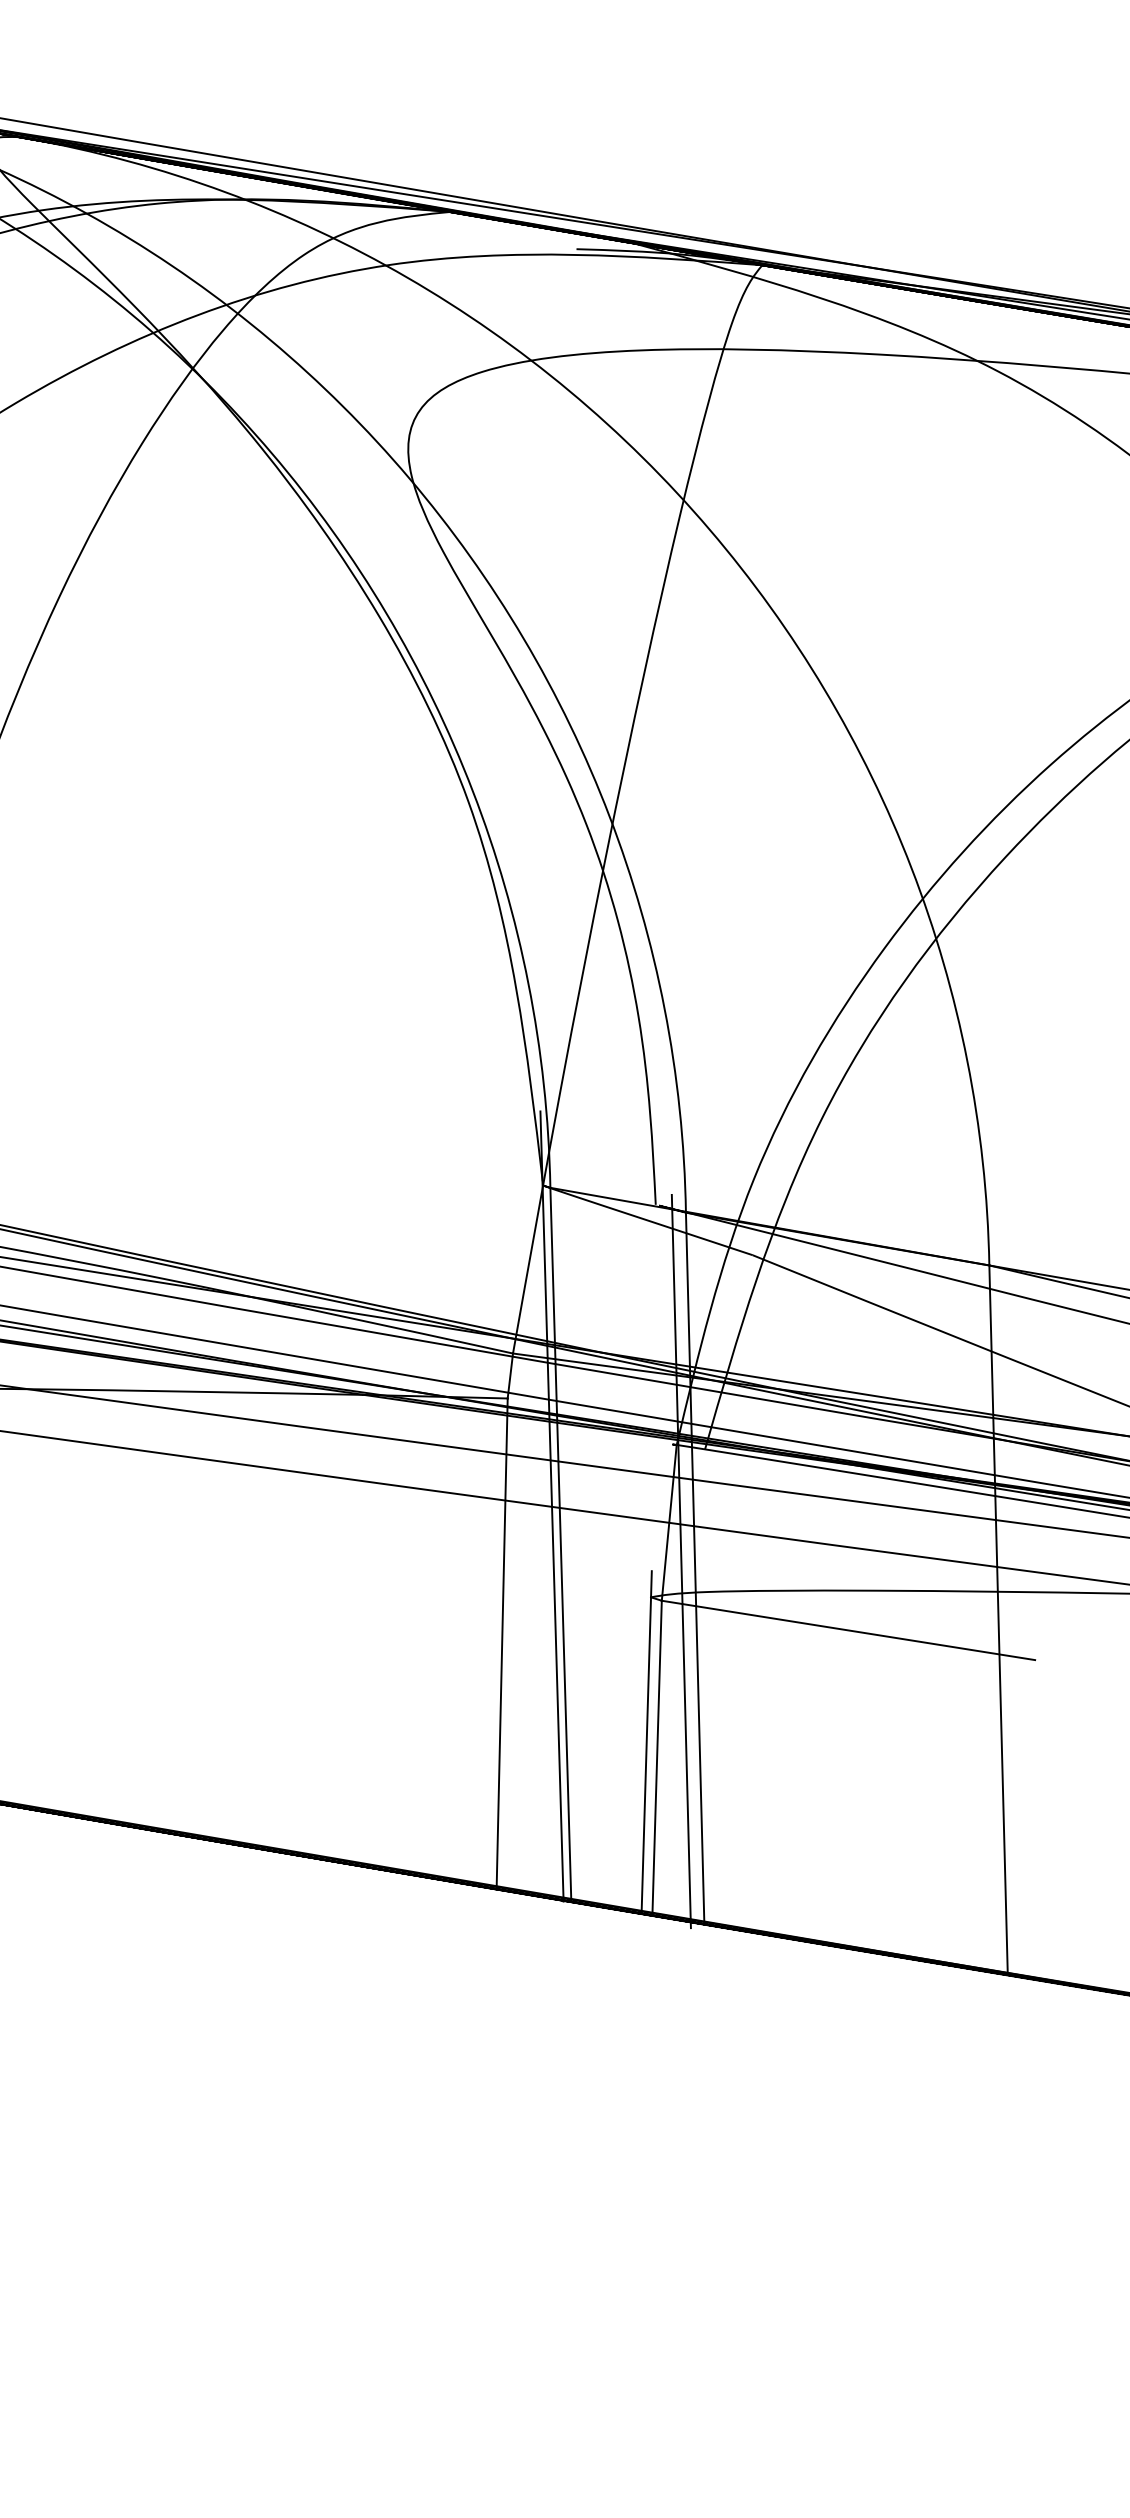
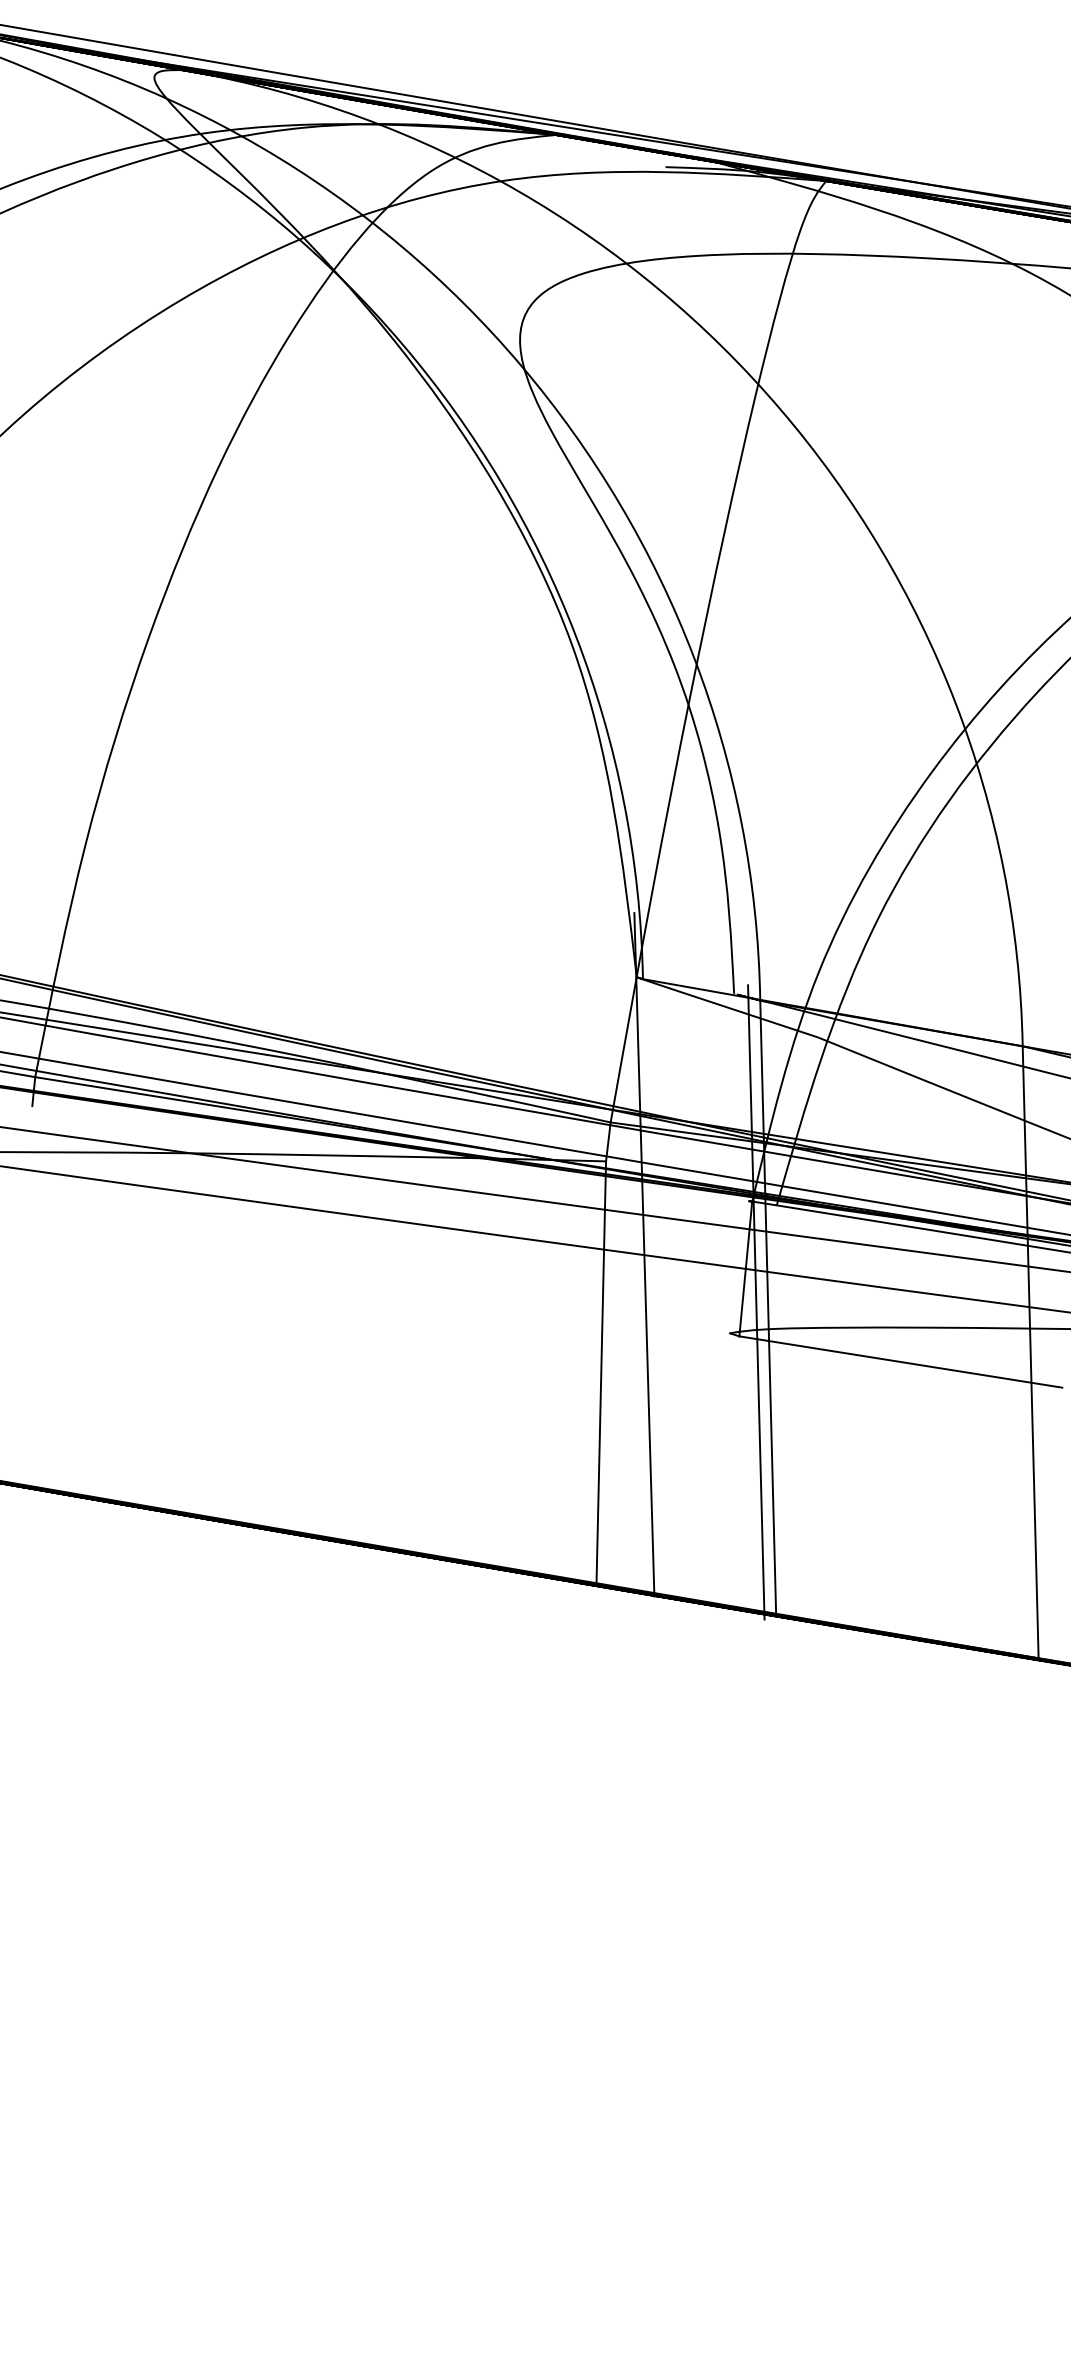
line: (560, 1544) -> (651, 1287), removed
line: (645, 1741) -> (725, 1458), removed
line: (657, 1758) -> (735, 1472), removed

